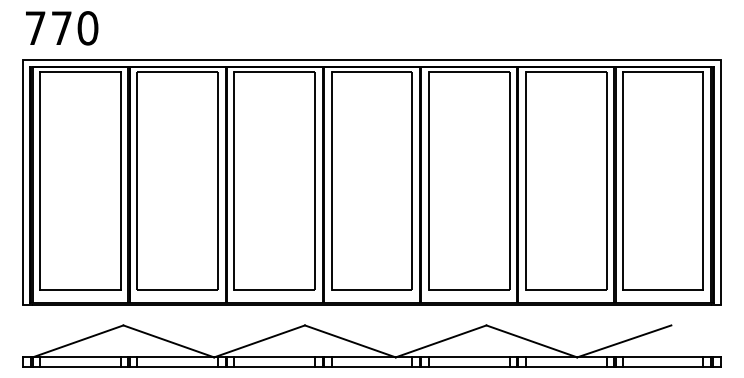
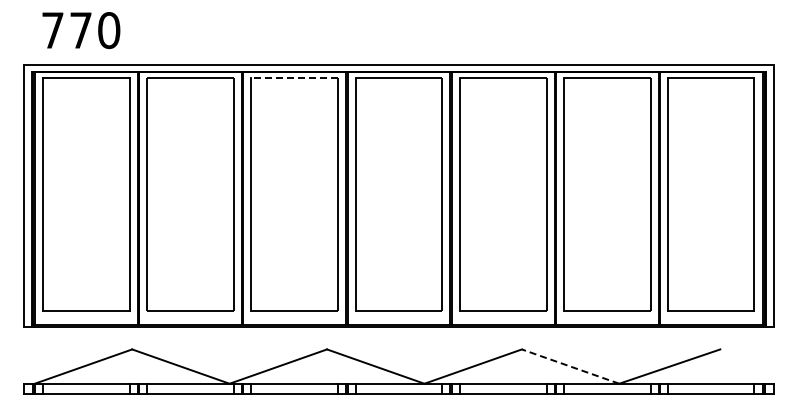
text: (62, 28) -> (81, 30), moved
line: (274, 72) -> (294, 77), solid -> dashed
line: (531, 341) -> (570, 366), solid -> dashed

